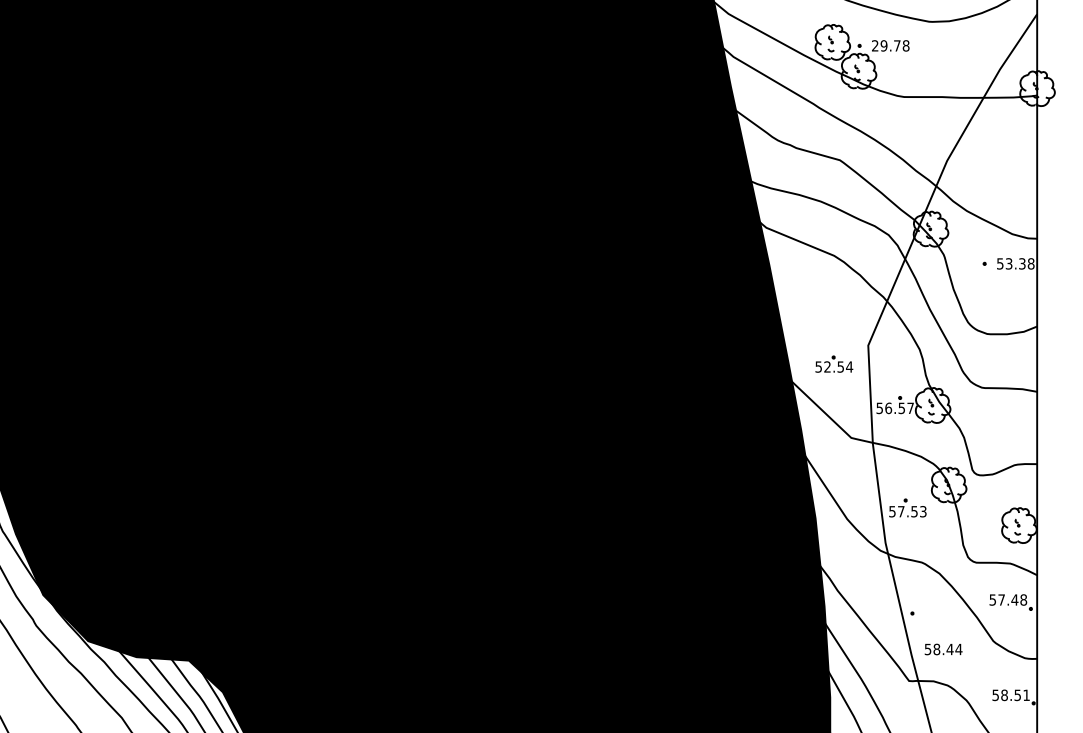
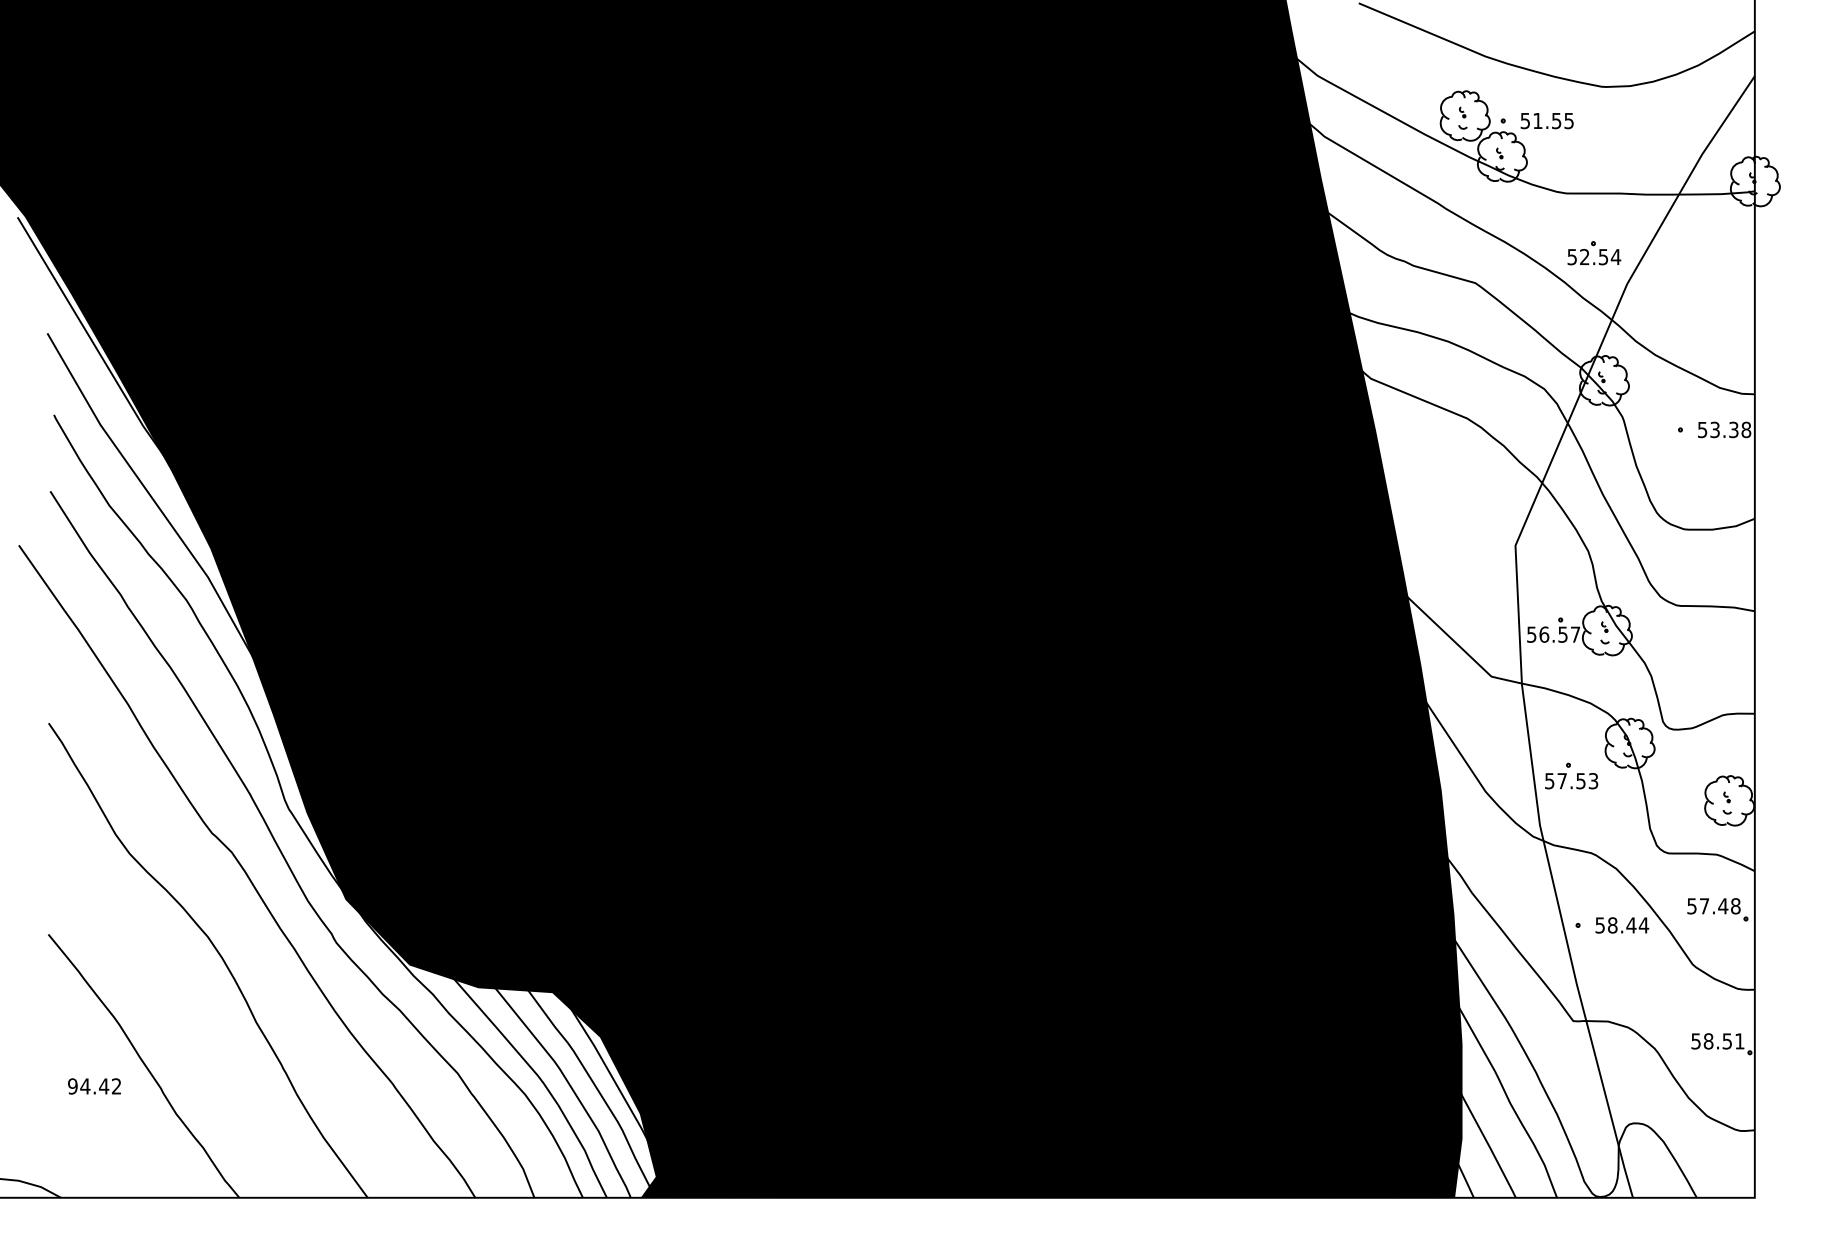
text: (890, 45) -> (1547, 120), 29.78 -> 51.55
part: (834, 364) -> (1594, 253), moved
text: (943, 649) -> (1622, 925), moved

